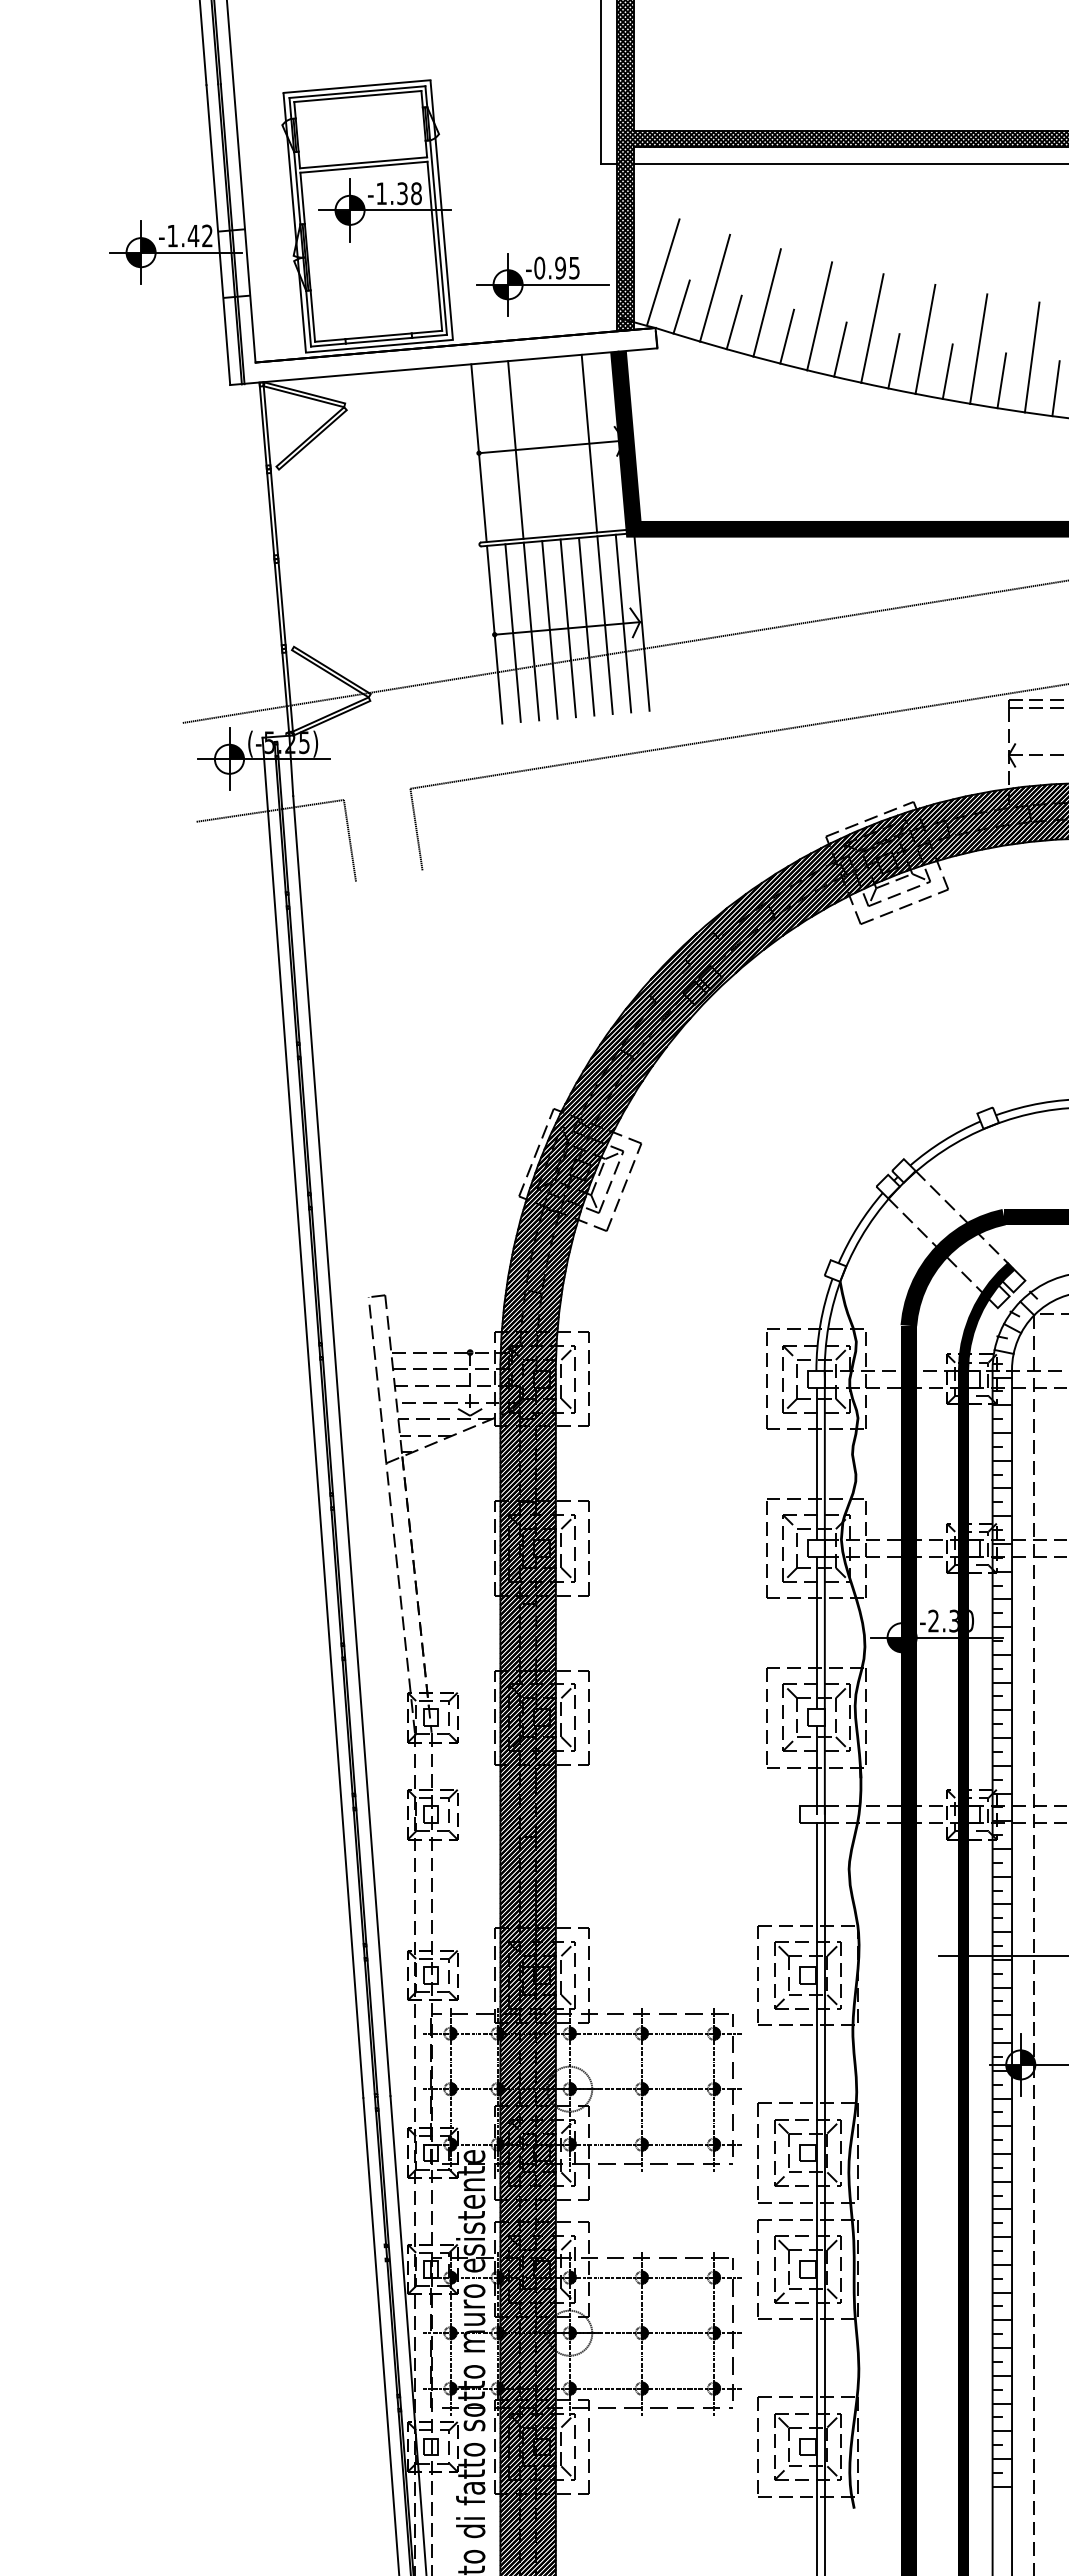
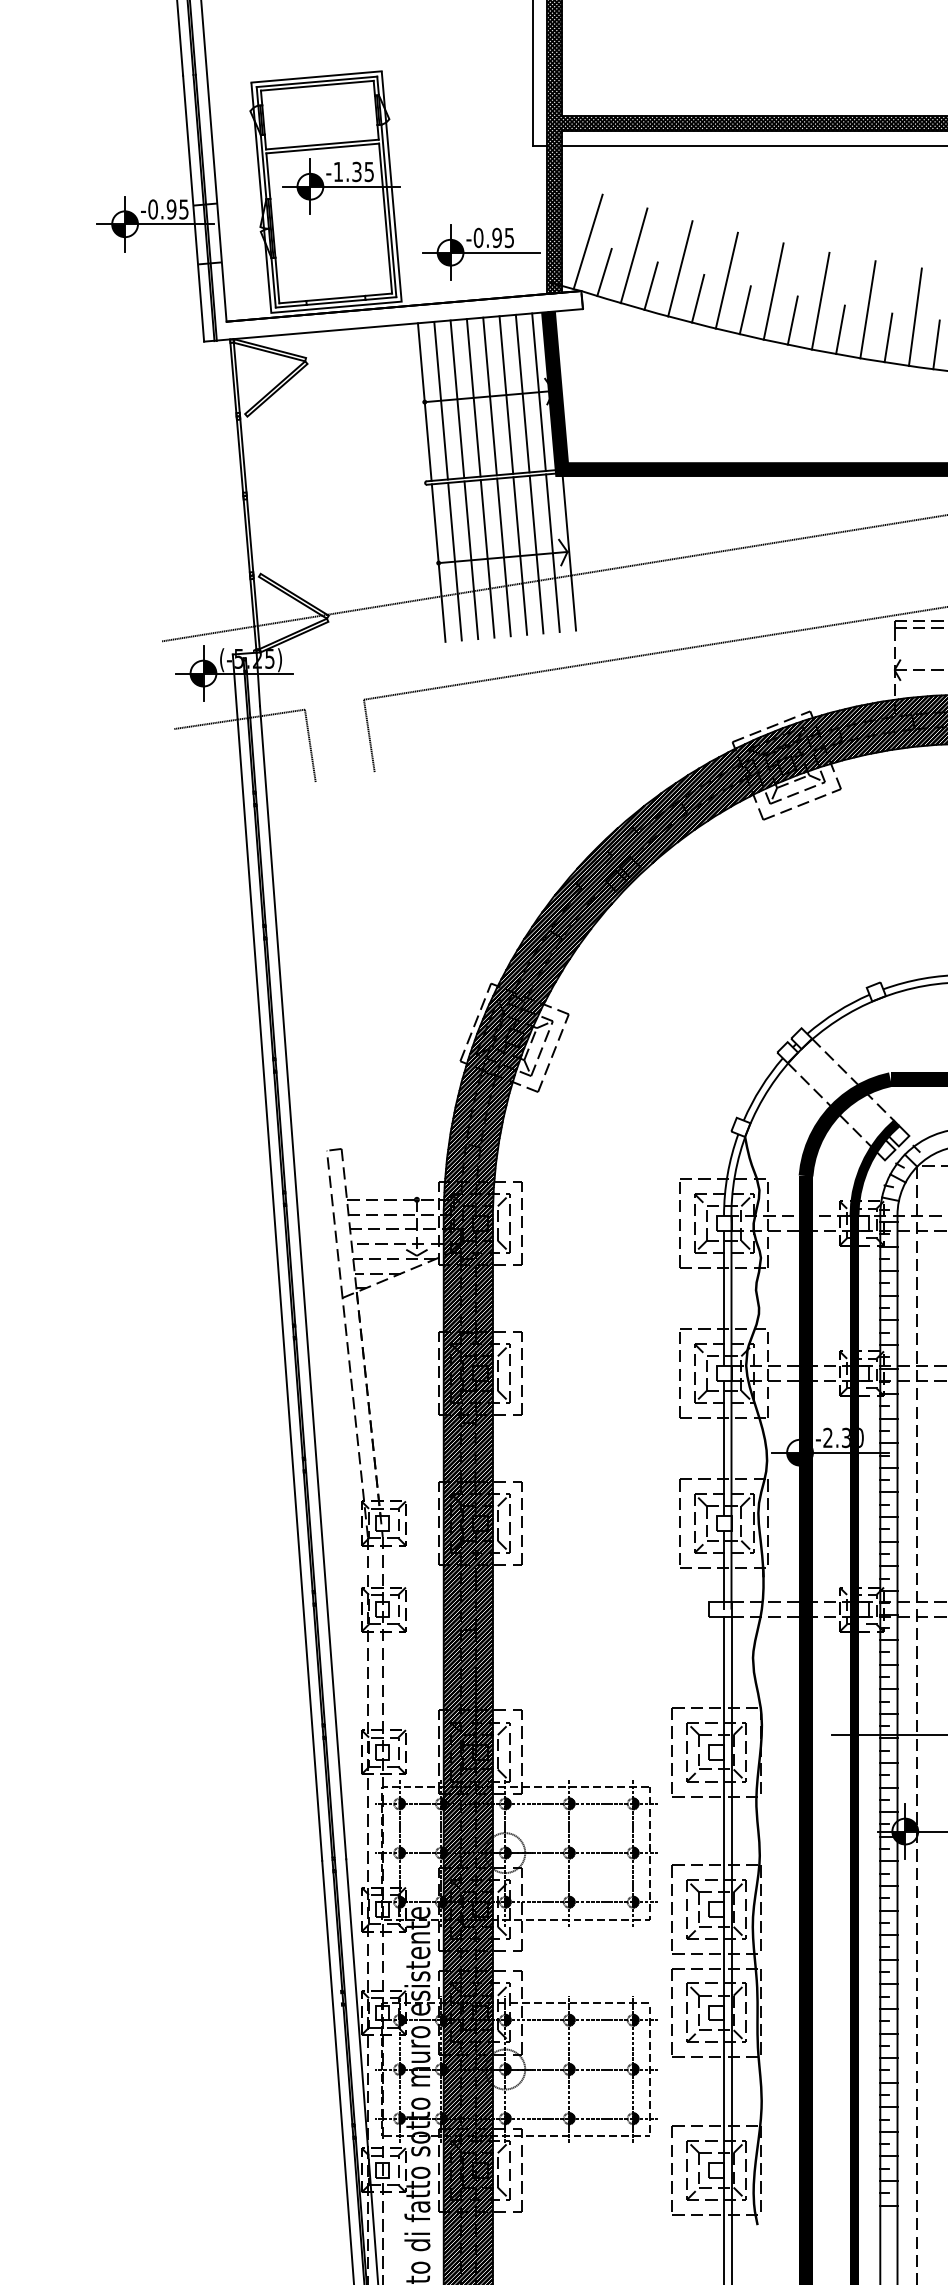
text: (416, 193) -> (369, 171), -1.38 -> -1.35
text: (189, 235) -> (168, 209), -1.42 -> -0.95
line: (607, 441) -> (538, 391), added
line: (570, 445) -> (505, 395), added
line: (552, 446) -> (489, 396), added
line: (533, 448) -> (473, 397), added
line: (497, 451) -> (441, 400), added
fill: (221, 766) -> (196, 679), added

